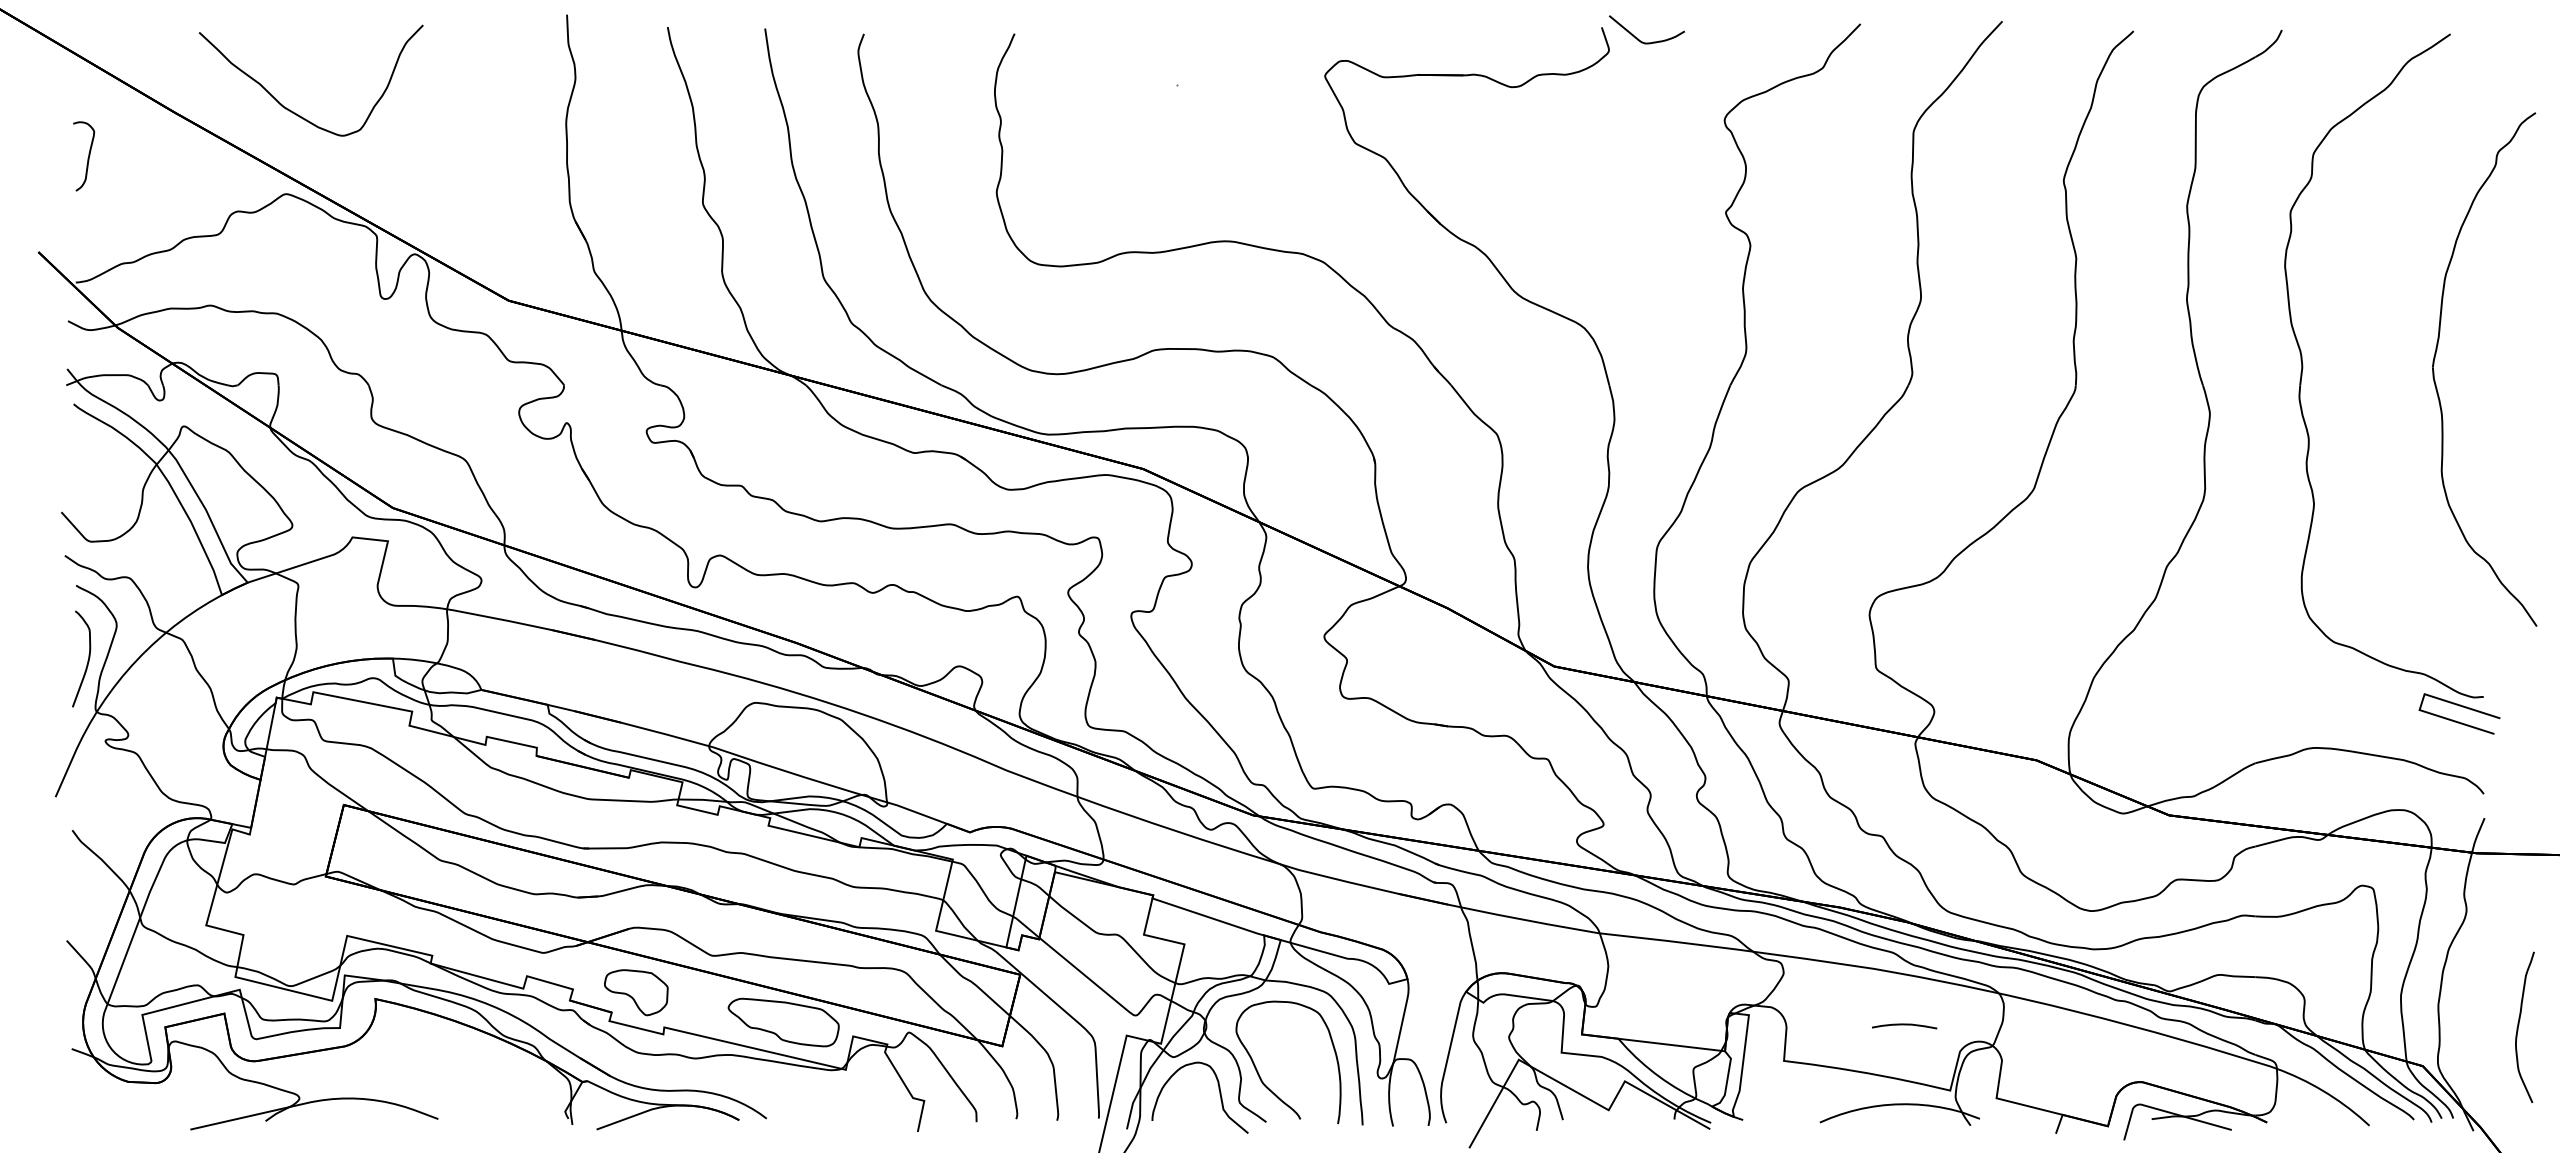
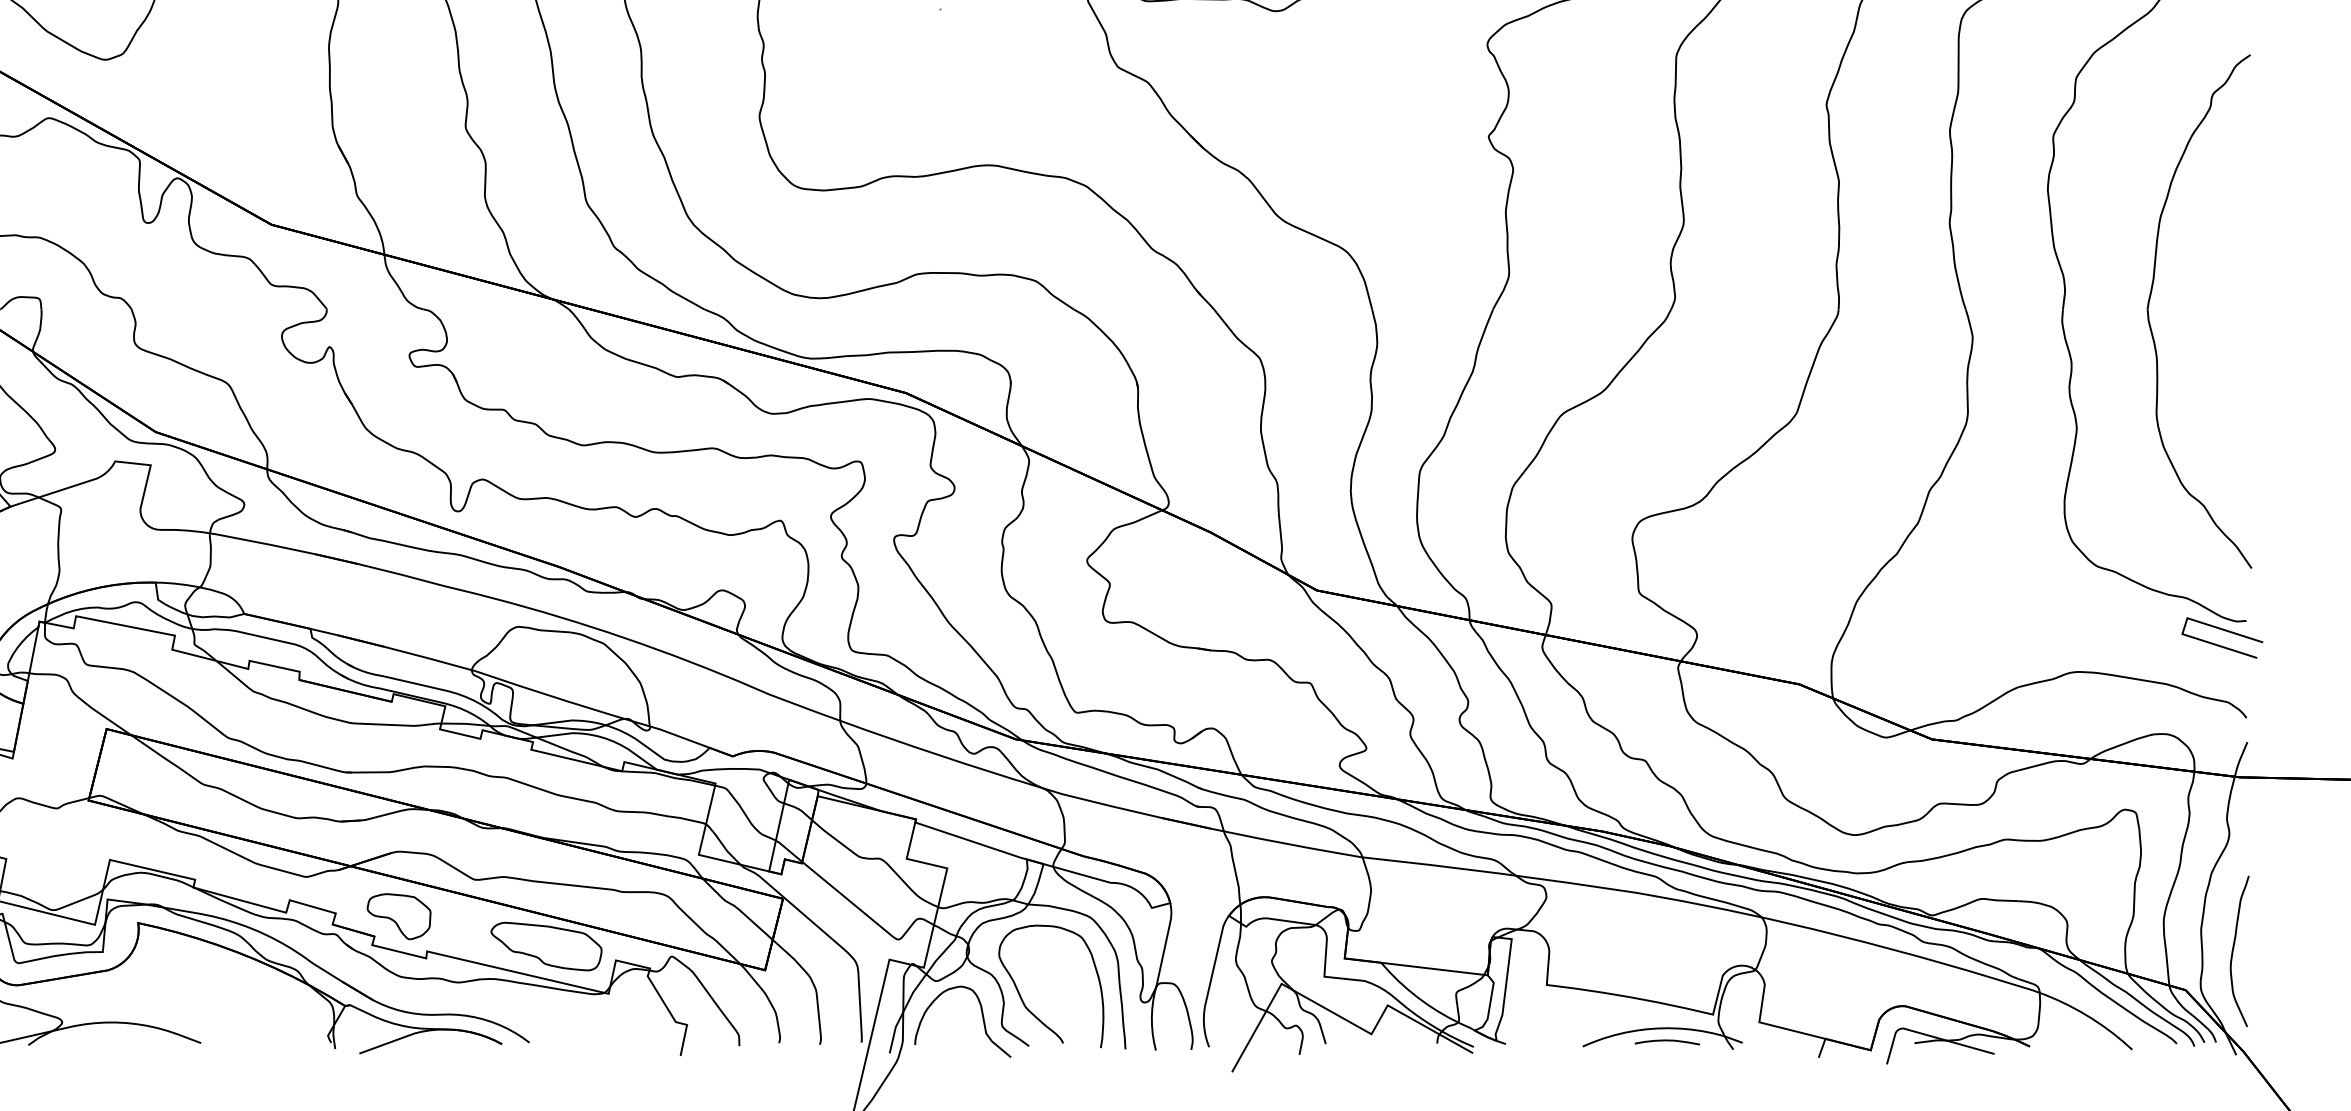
part: (2434, 371) -> (2149, 313), moved
curve: (1904, 1025) -> (1667, 1041), moved
curve: (2519, 1025) -> (2234, 949), moved

